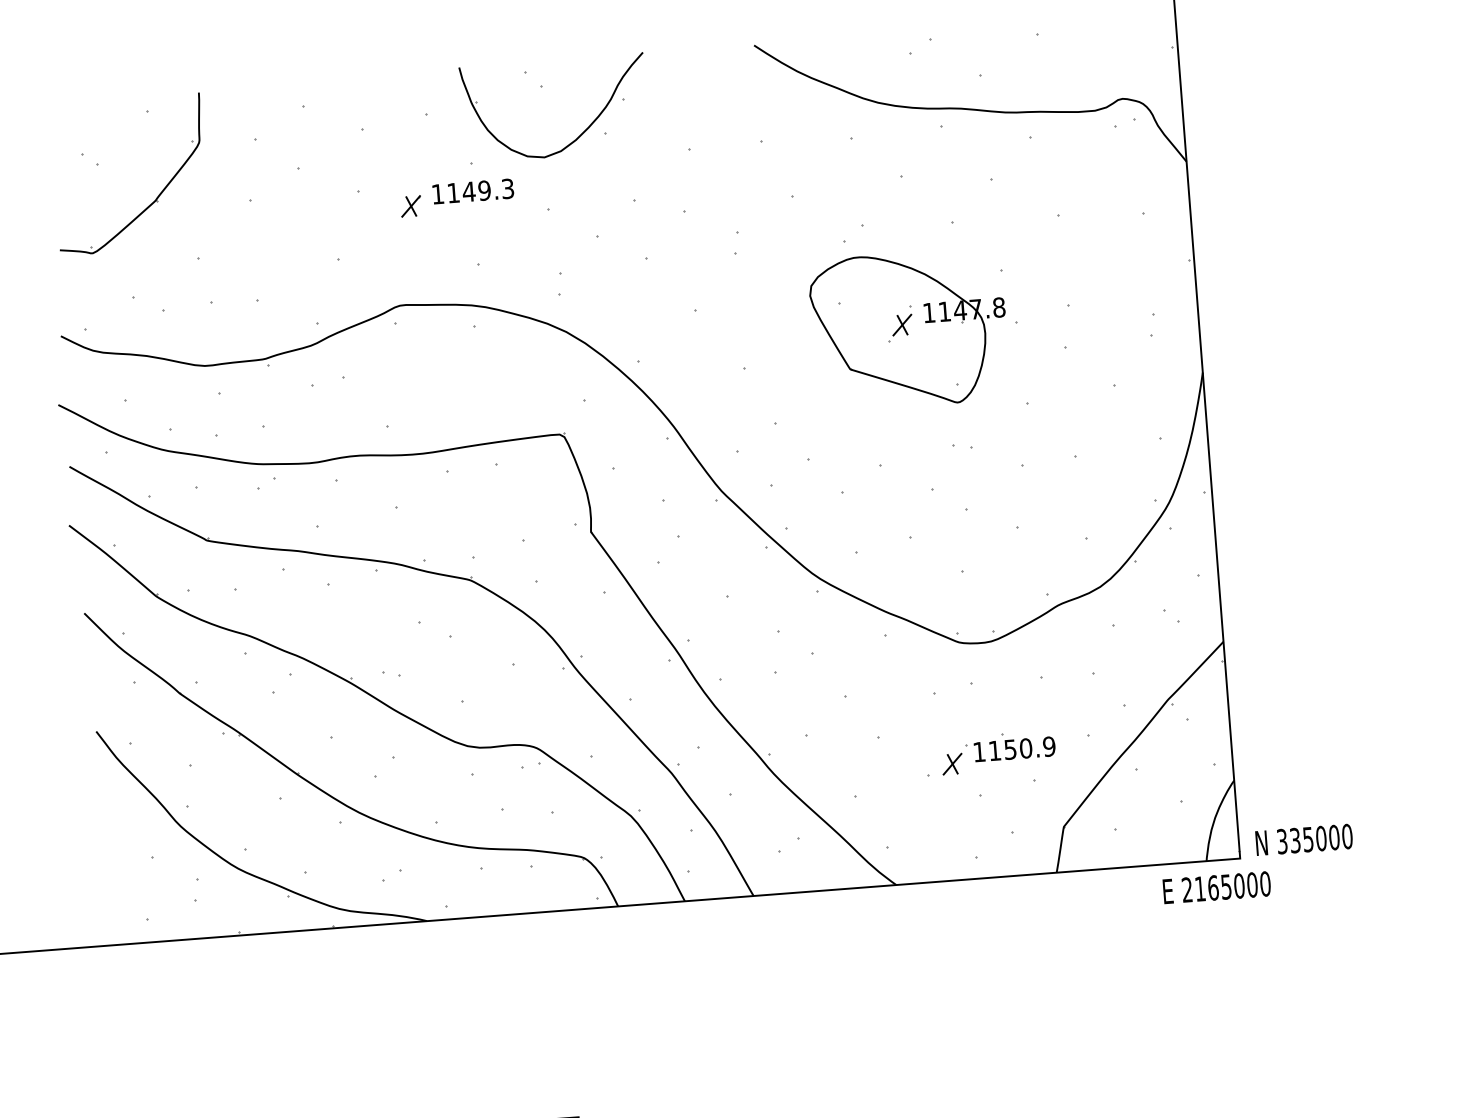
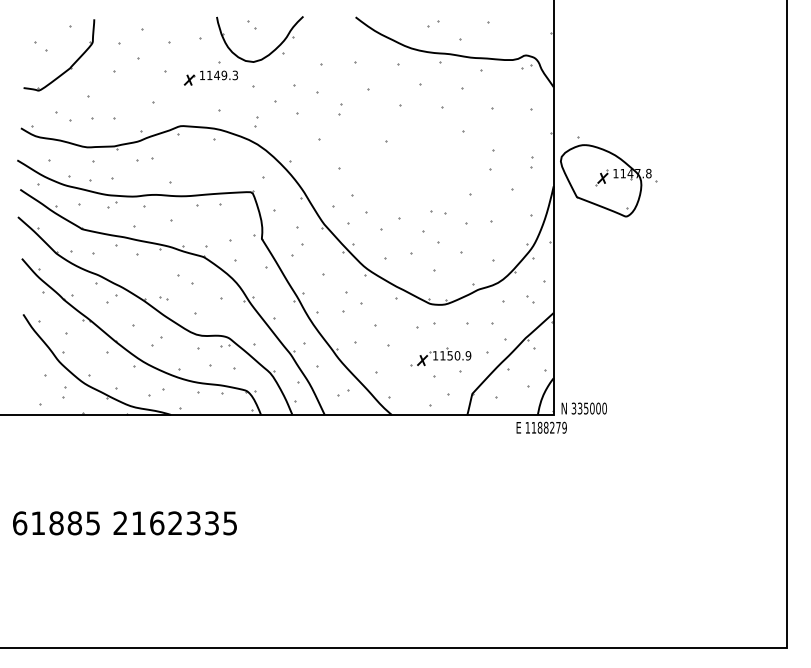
part: (89, 159) -> (40, 46), size x1.6
part: (913, 320) -> (608, 176), moved
part: (962, 446) -> (438, 212), size x1.6
part: (392, 875) -> (156, 392), size x1.6
text: (1224, 886) -> (545, 427), 2165000 -> 1188279

